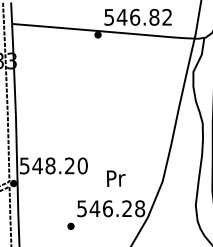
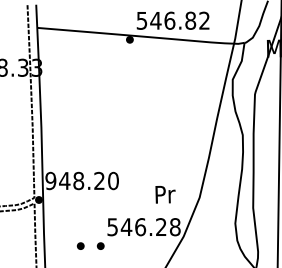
text: (24, 165) -> (50, 180), 548.20 -> 948.20
text: (116, 178) -> (165, 194), moved
part: (52, 225) -> (80, 245), added

